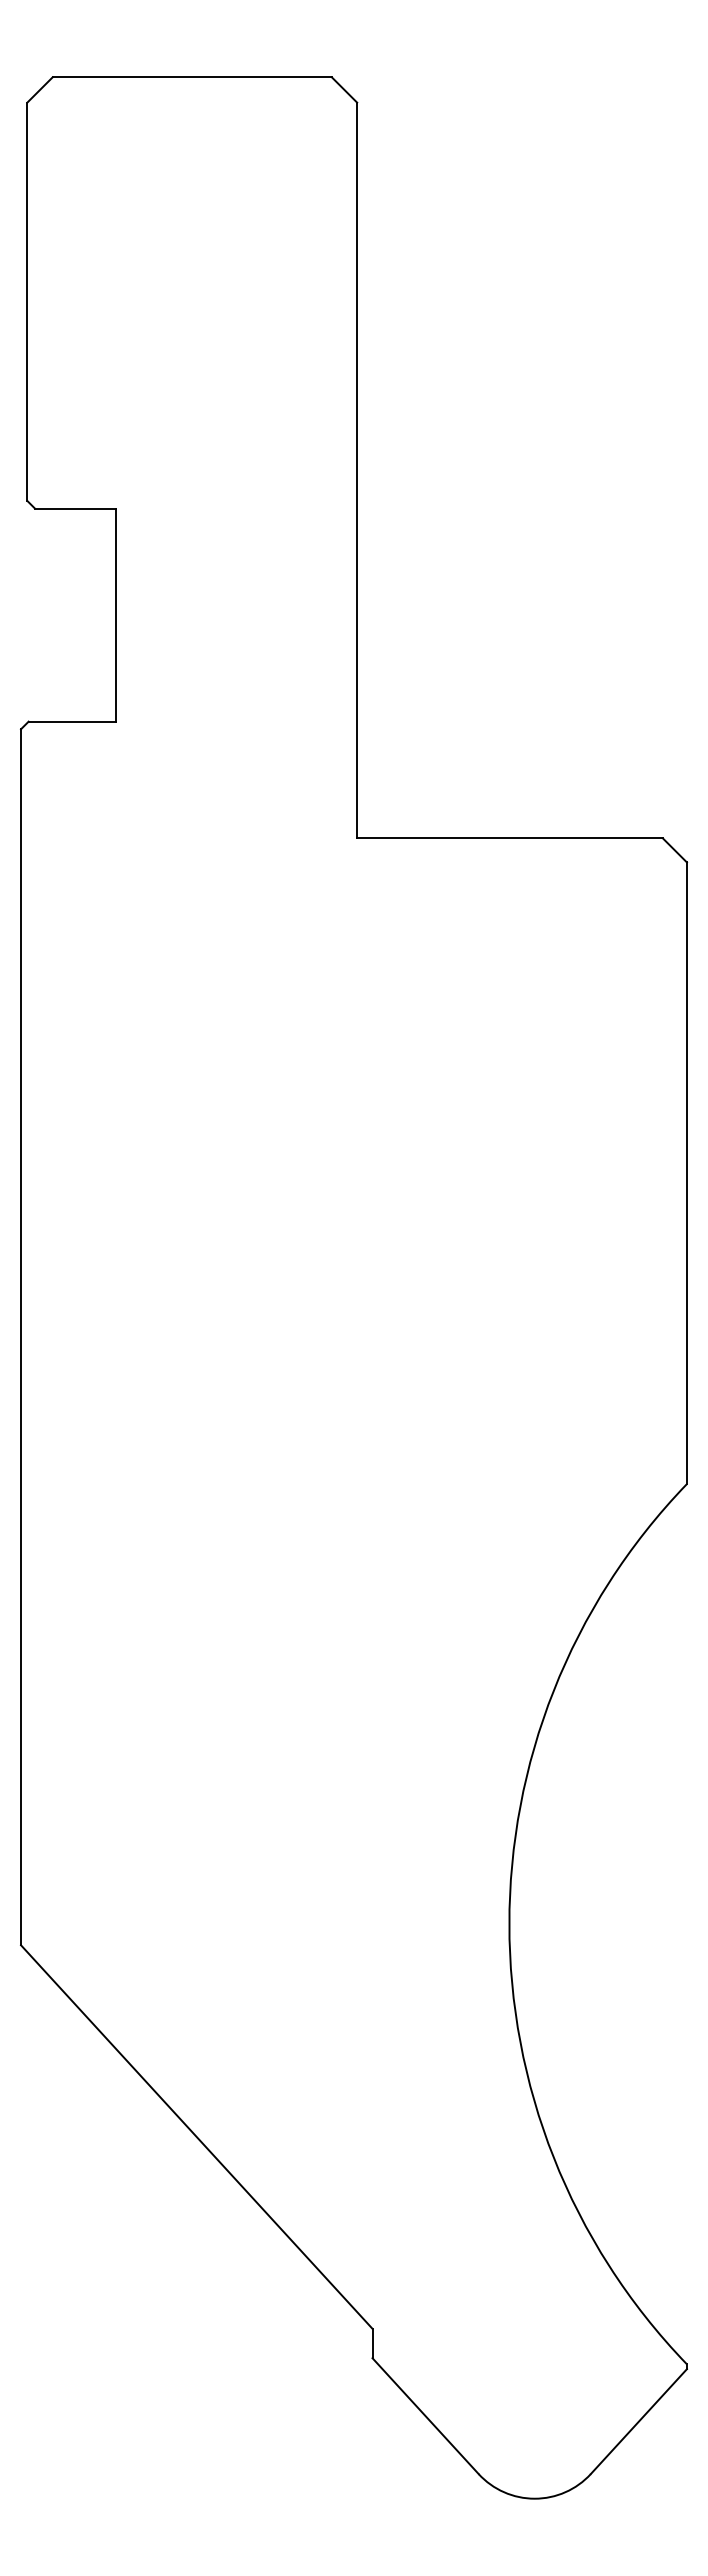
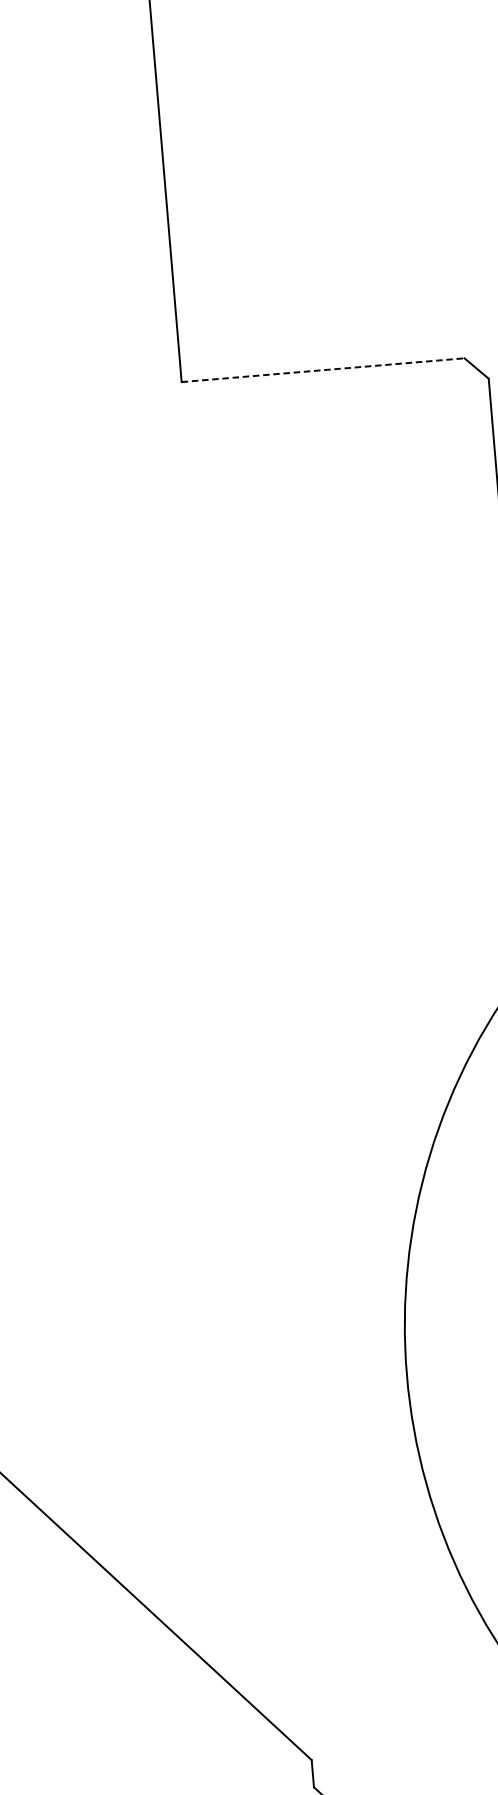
line: (510, 838) -> (323, 370), solid -> dashed

